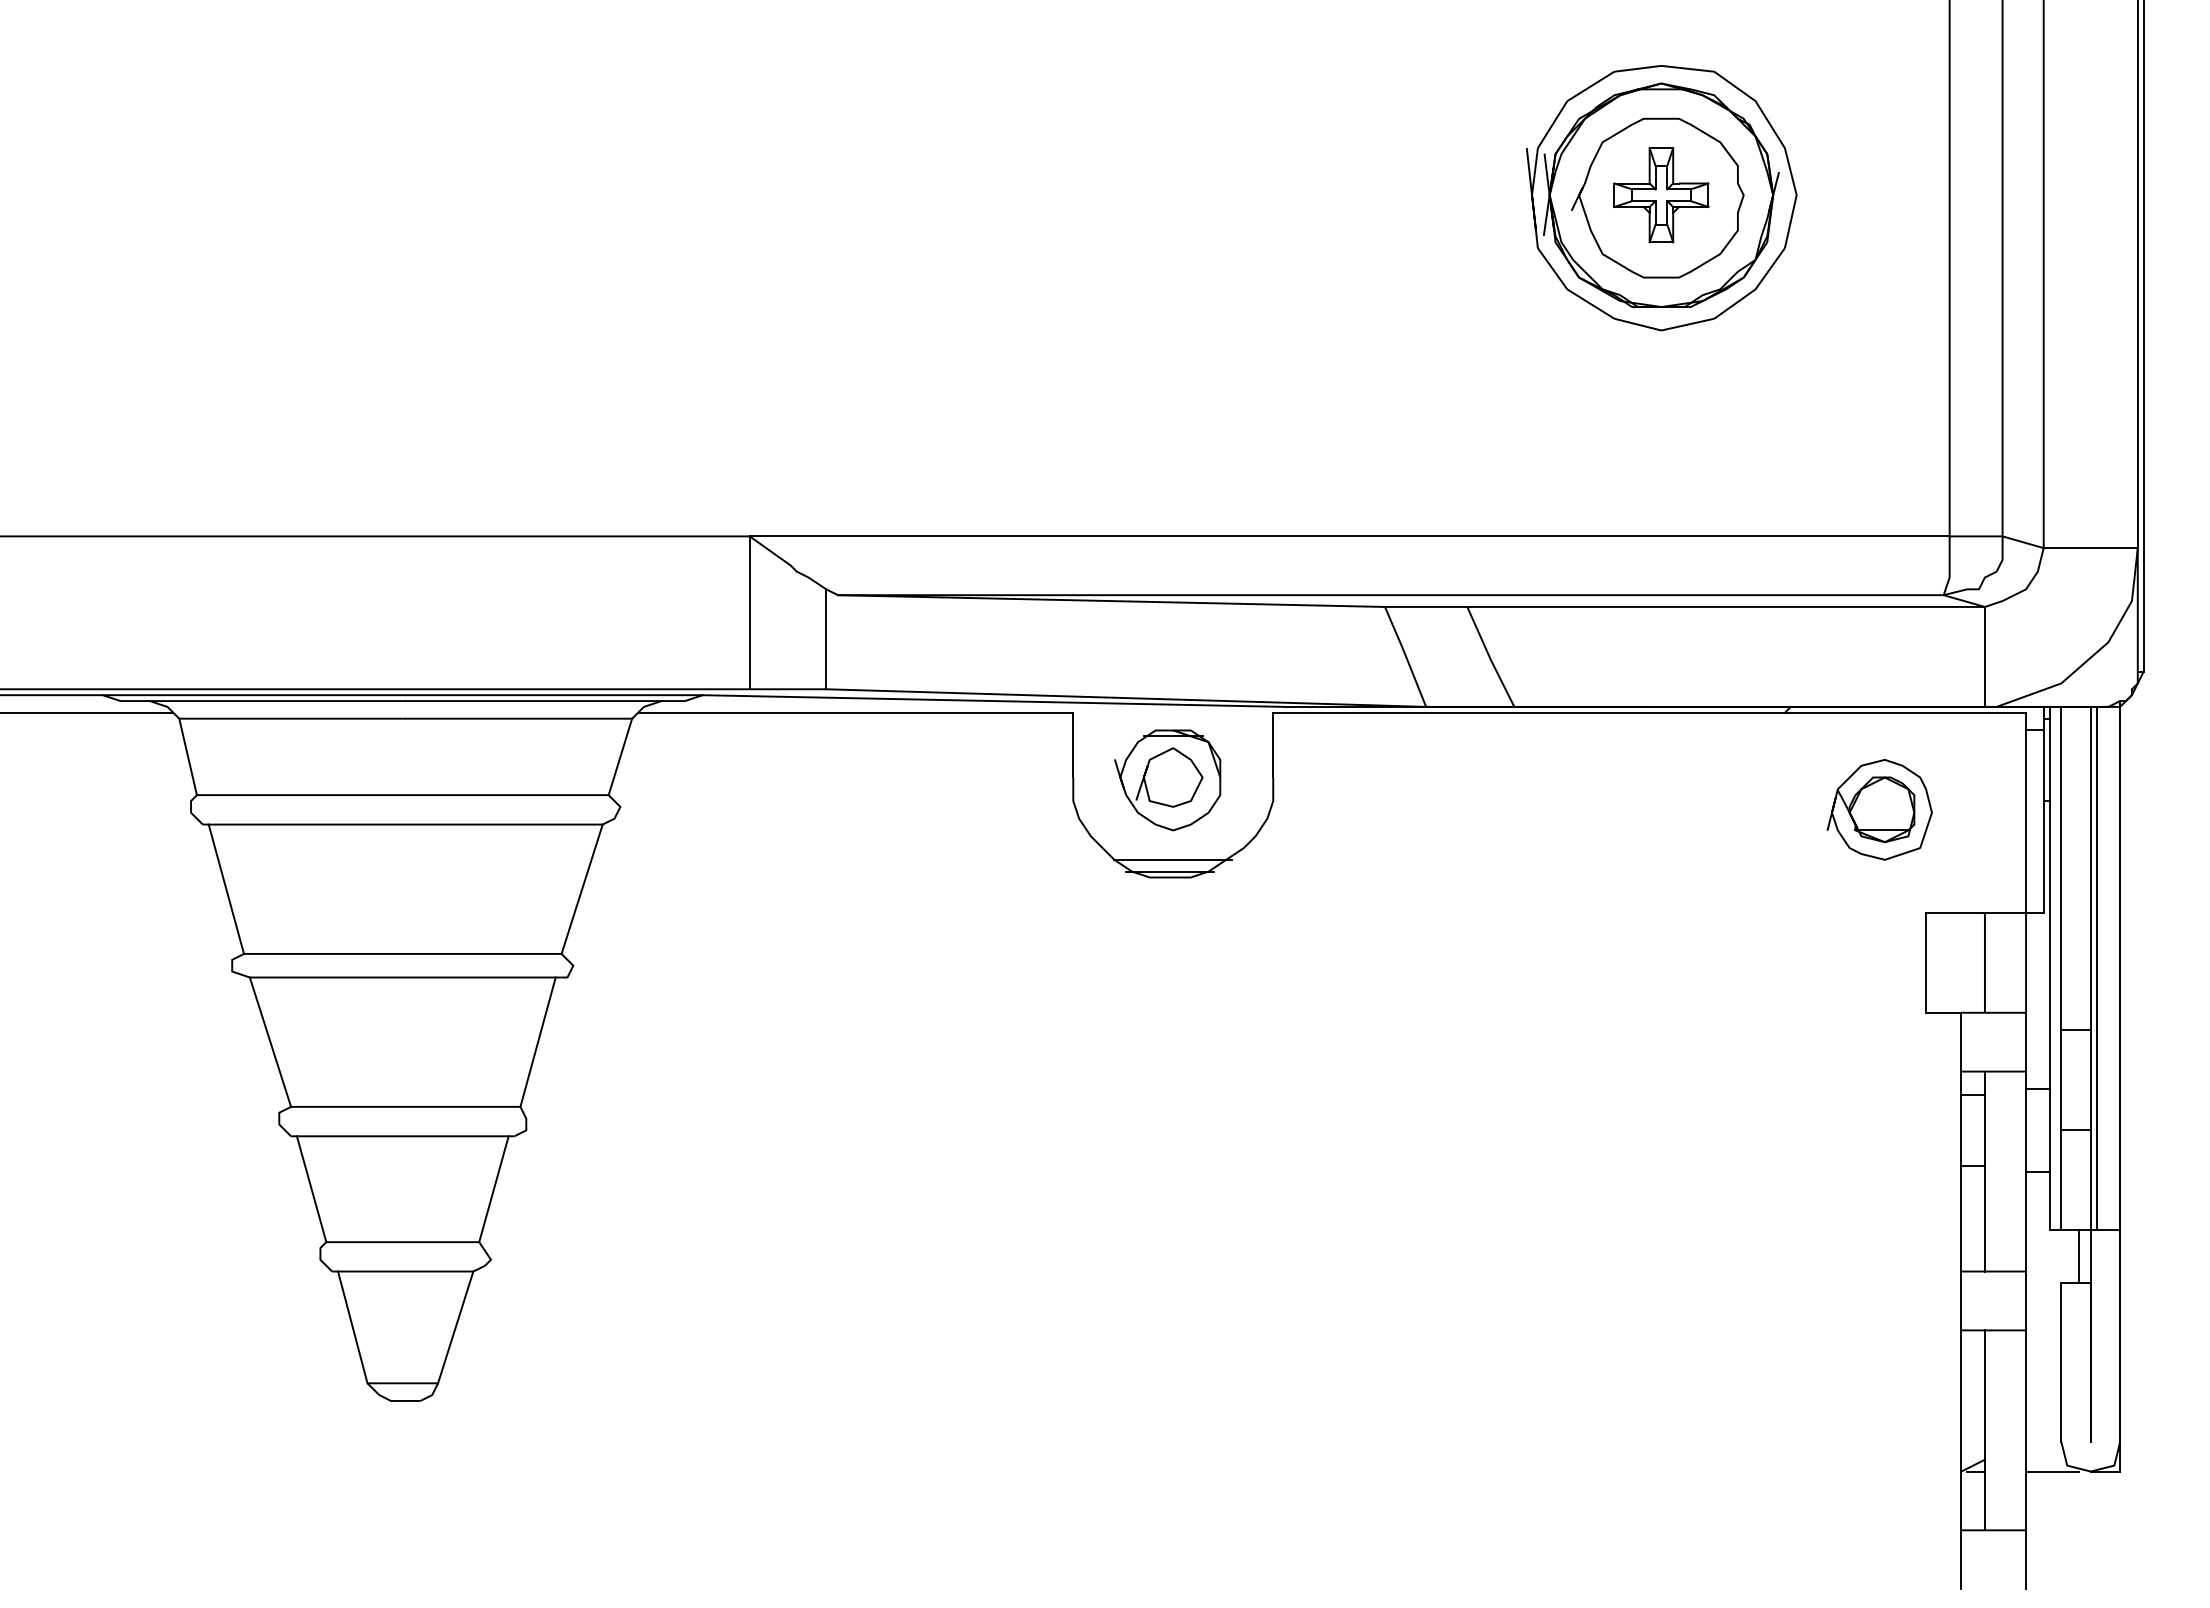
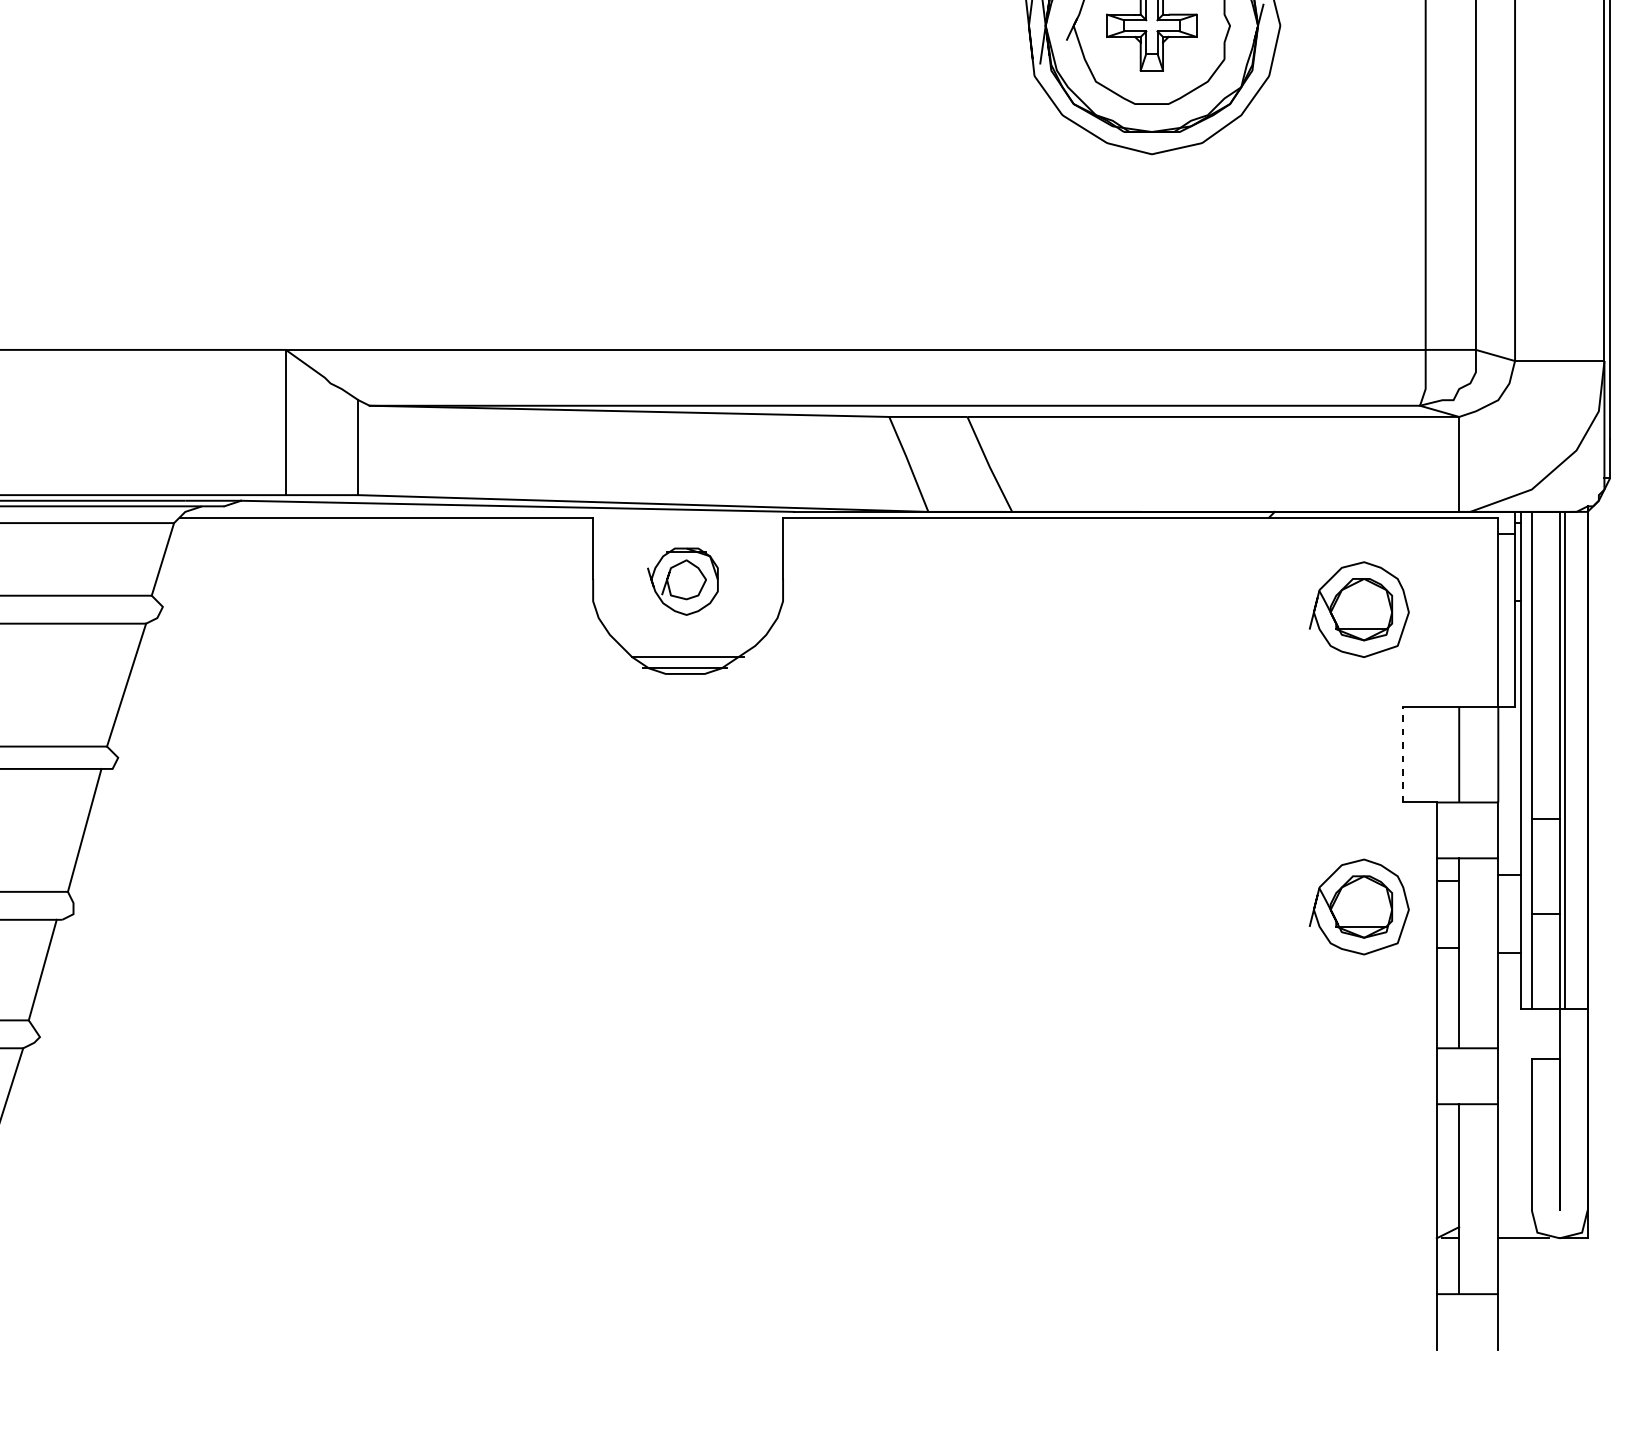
part: (1167, 780) -> (682, 581), size x0.7
line: (1926, 962) -> (1403, 754), solid -> dashed
part: (1879, 1122) -> (1359, 906), added
line: (2079, 1256) -> (1549, 1034), removed

